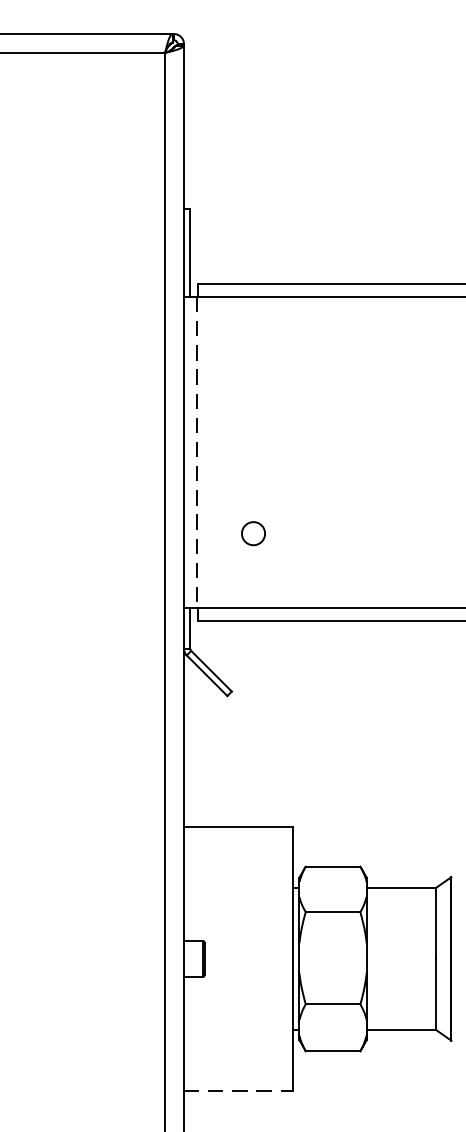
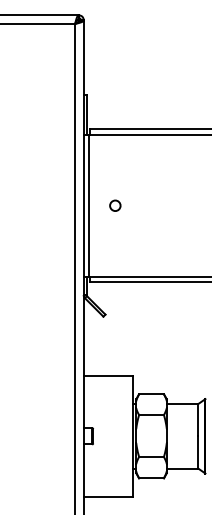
line: (196, 451) -> (89, 205), dashed -> solid
circle: (253, 533) -> (115, 205), moved
line: (238, 1091) -> (108, 496), dashed -> solid

